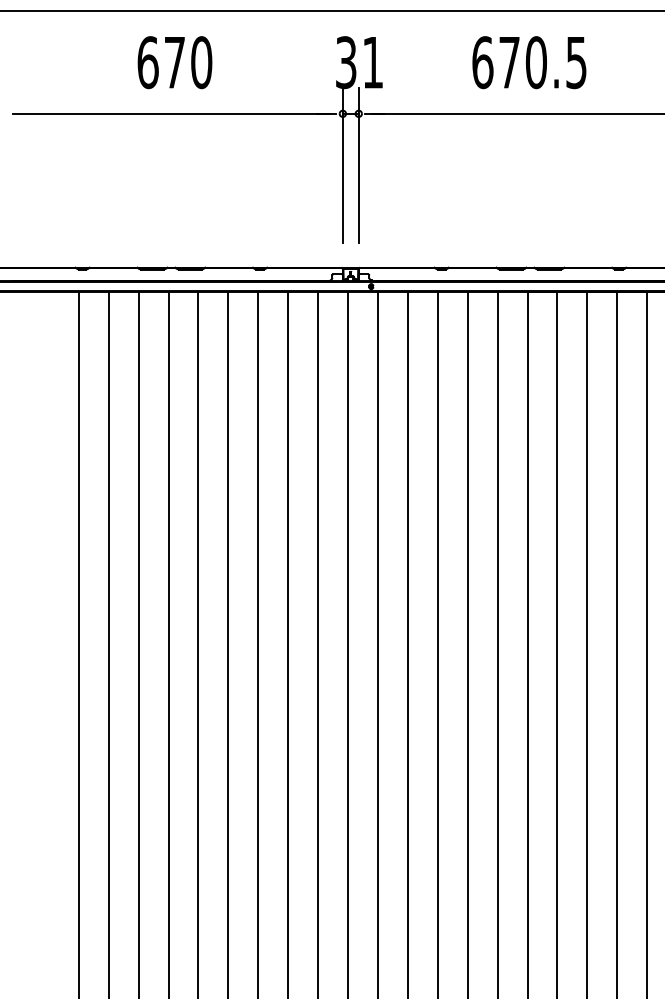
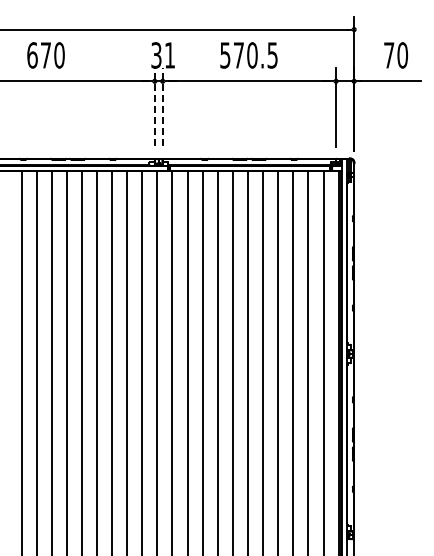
text: (173, 62) -> (45, 55), moved
text: (483, 62) -> (225, 55), 670.5 -> 570.5
line: (342, 163) -> (154, 106), solid -> dashed
line: (358, 163) -> (162, 106), solid -> dashed

